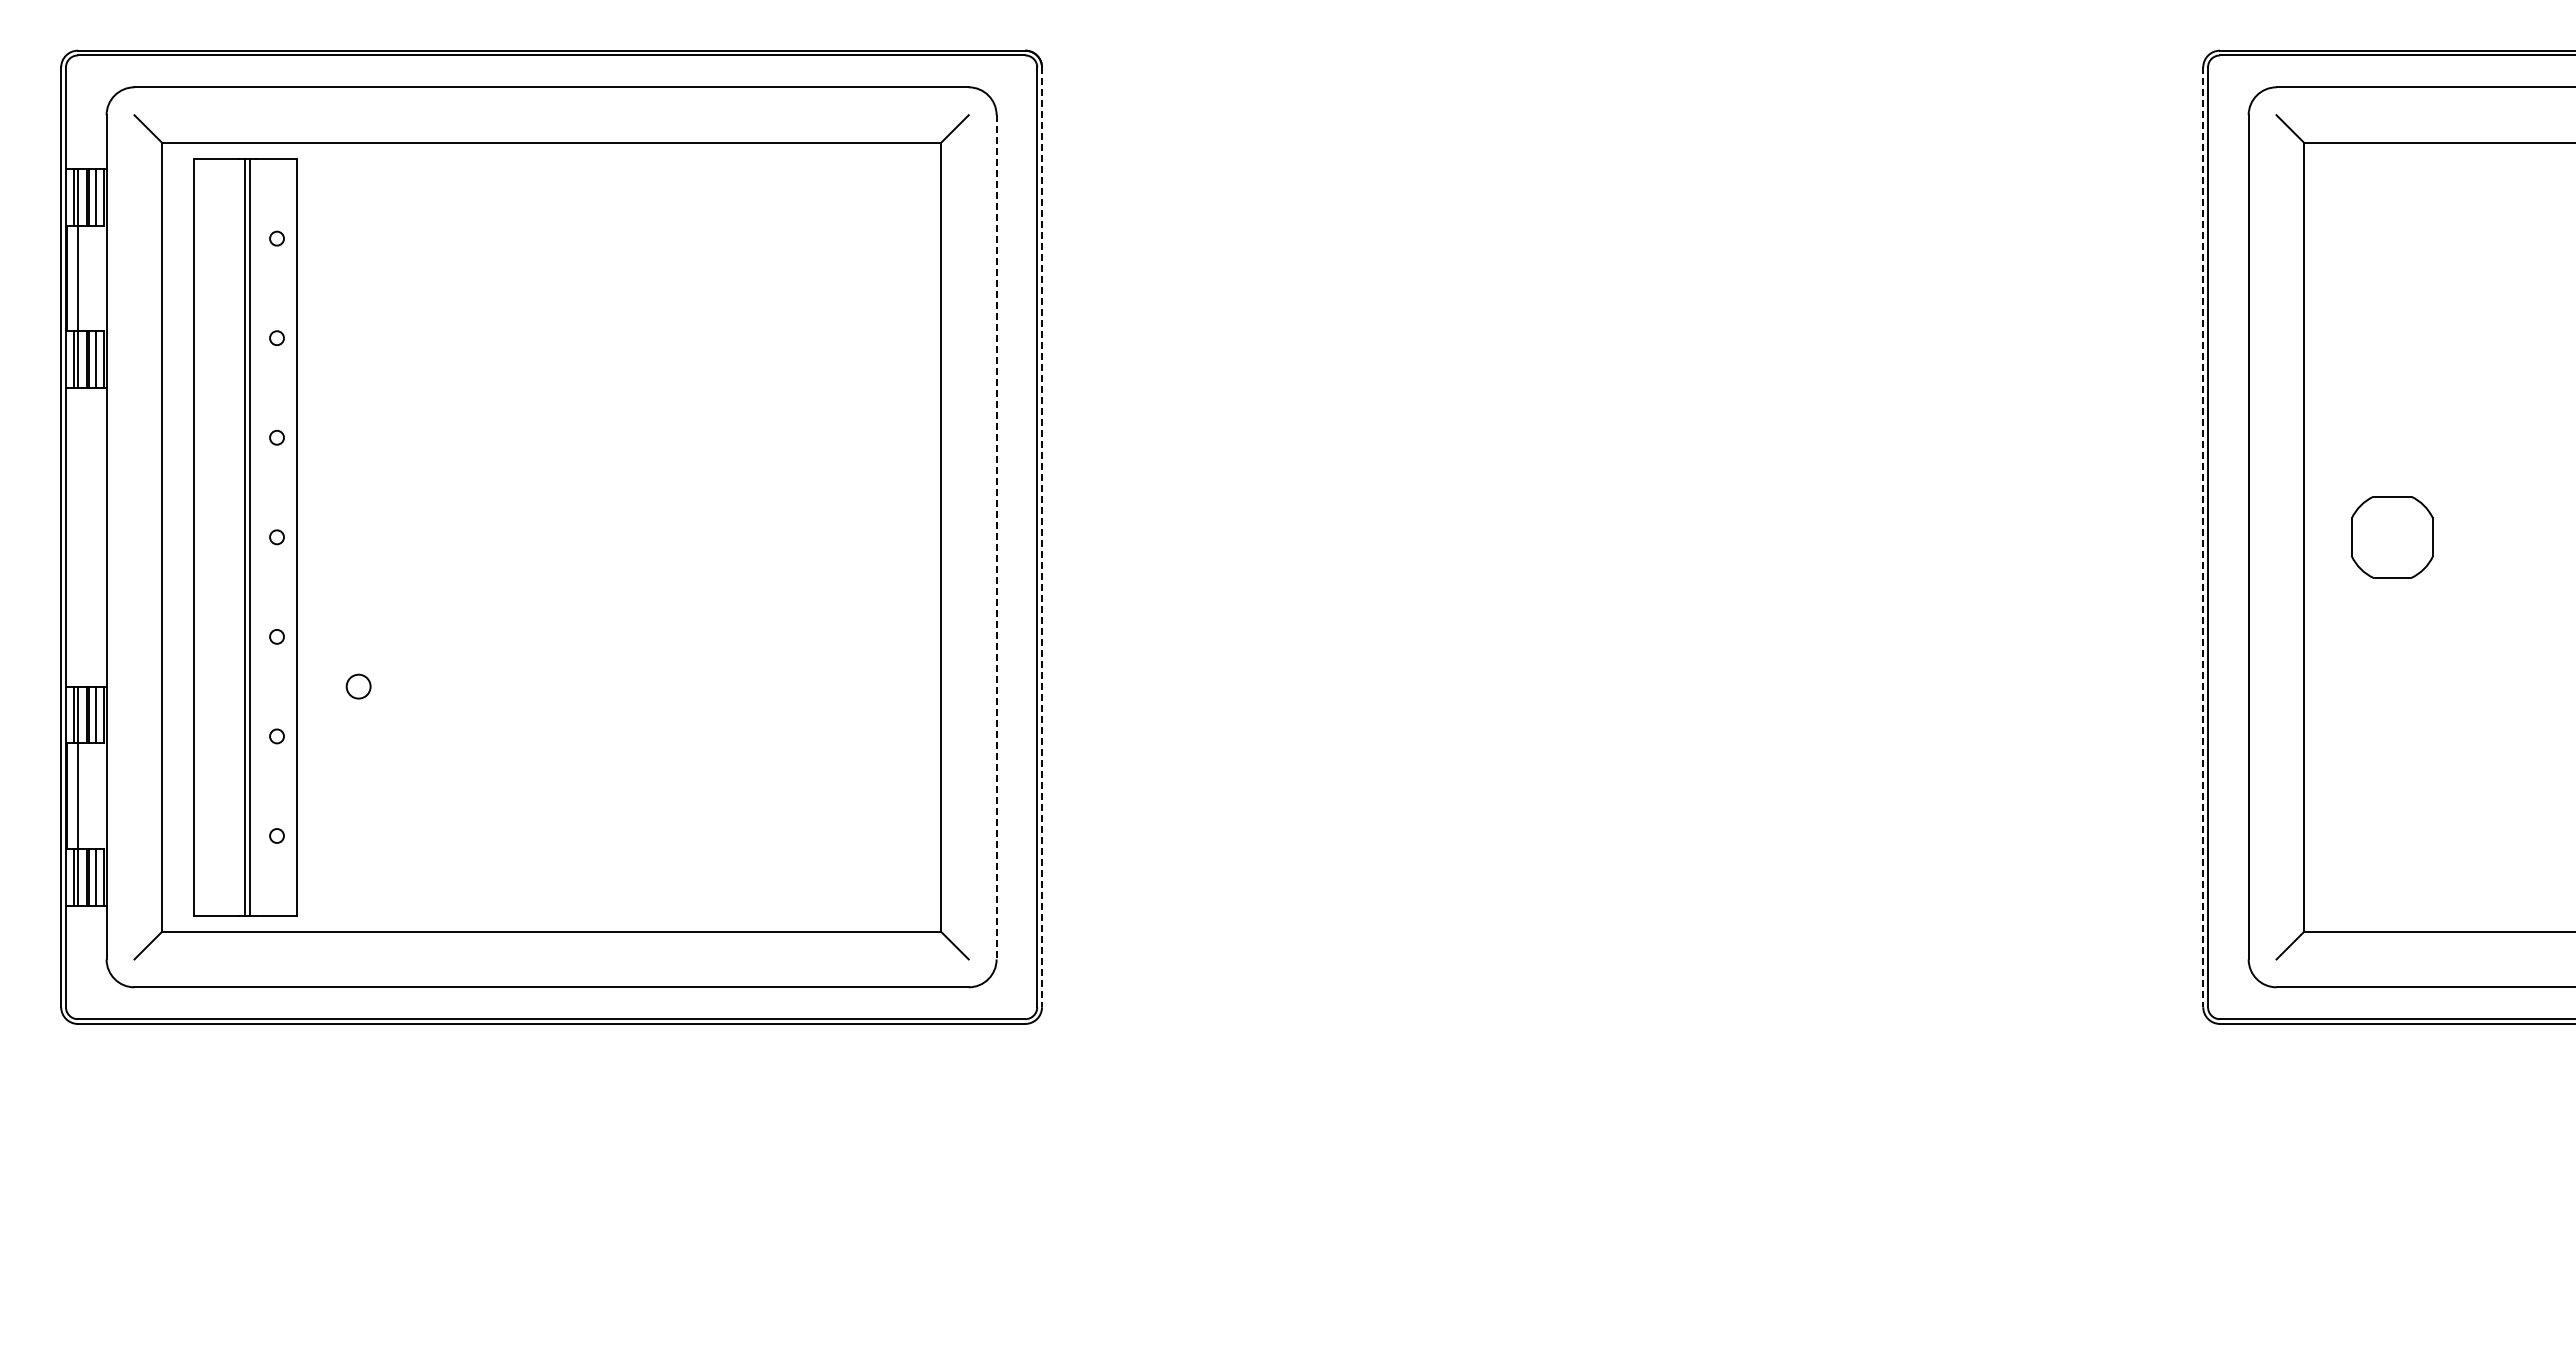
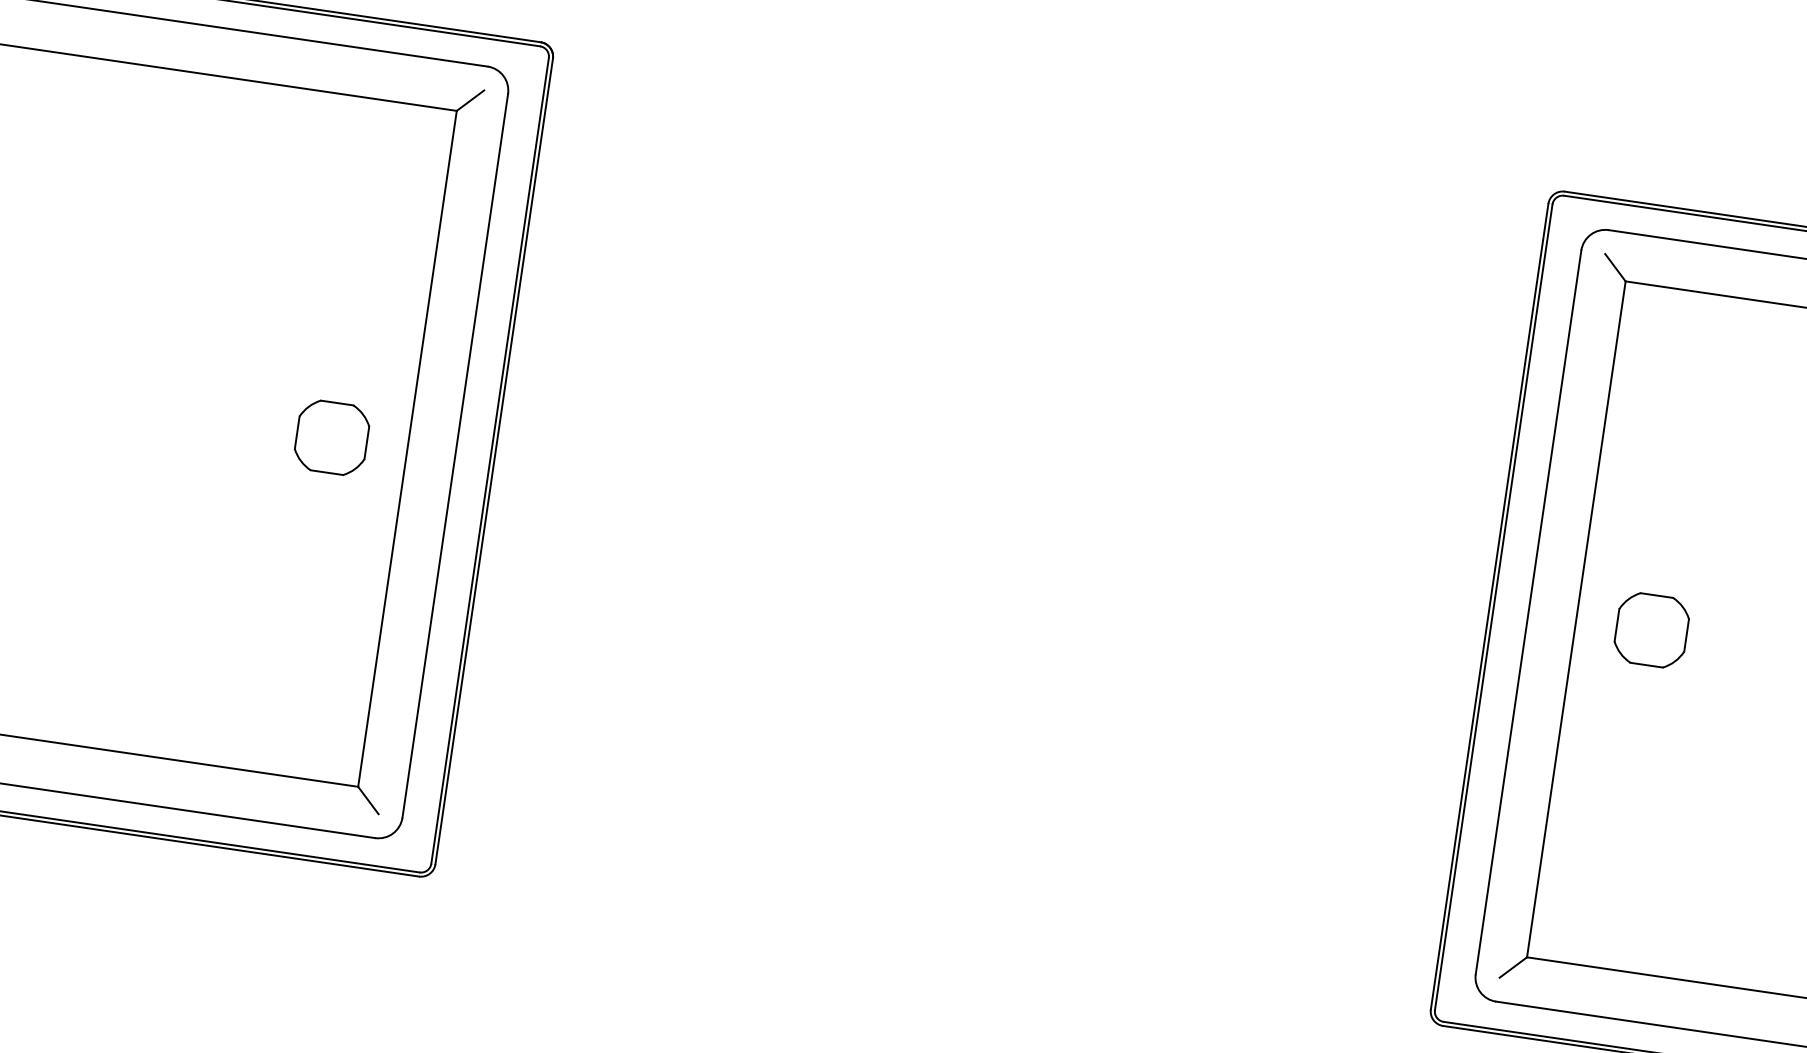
part: (852, 537) -> (331, 437), added
line: (996, 537) -> (455, 455), dashed -> solid
line: (1042, 537) -> (494, 461), dashed -> solid
line: (2203, 537) -> (1489, 606), dashed -> solid

